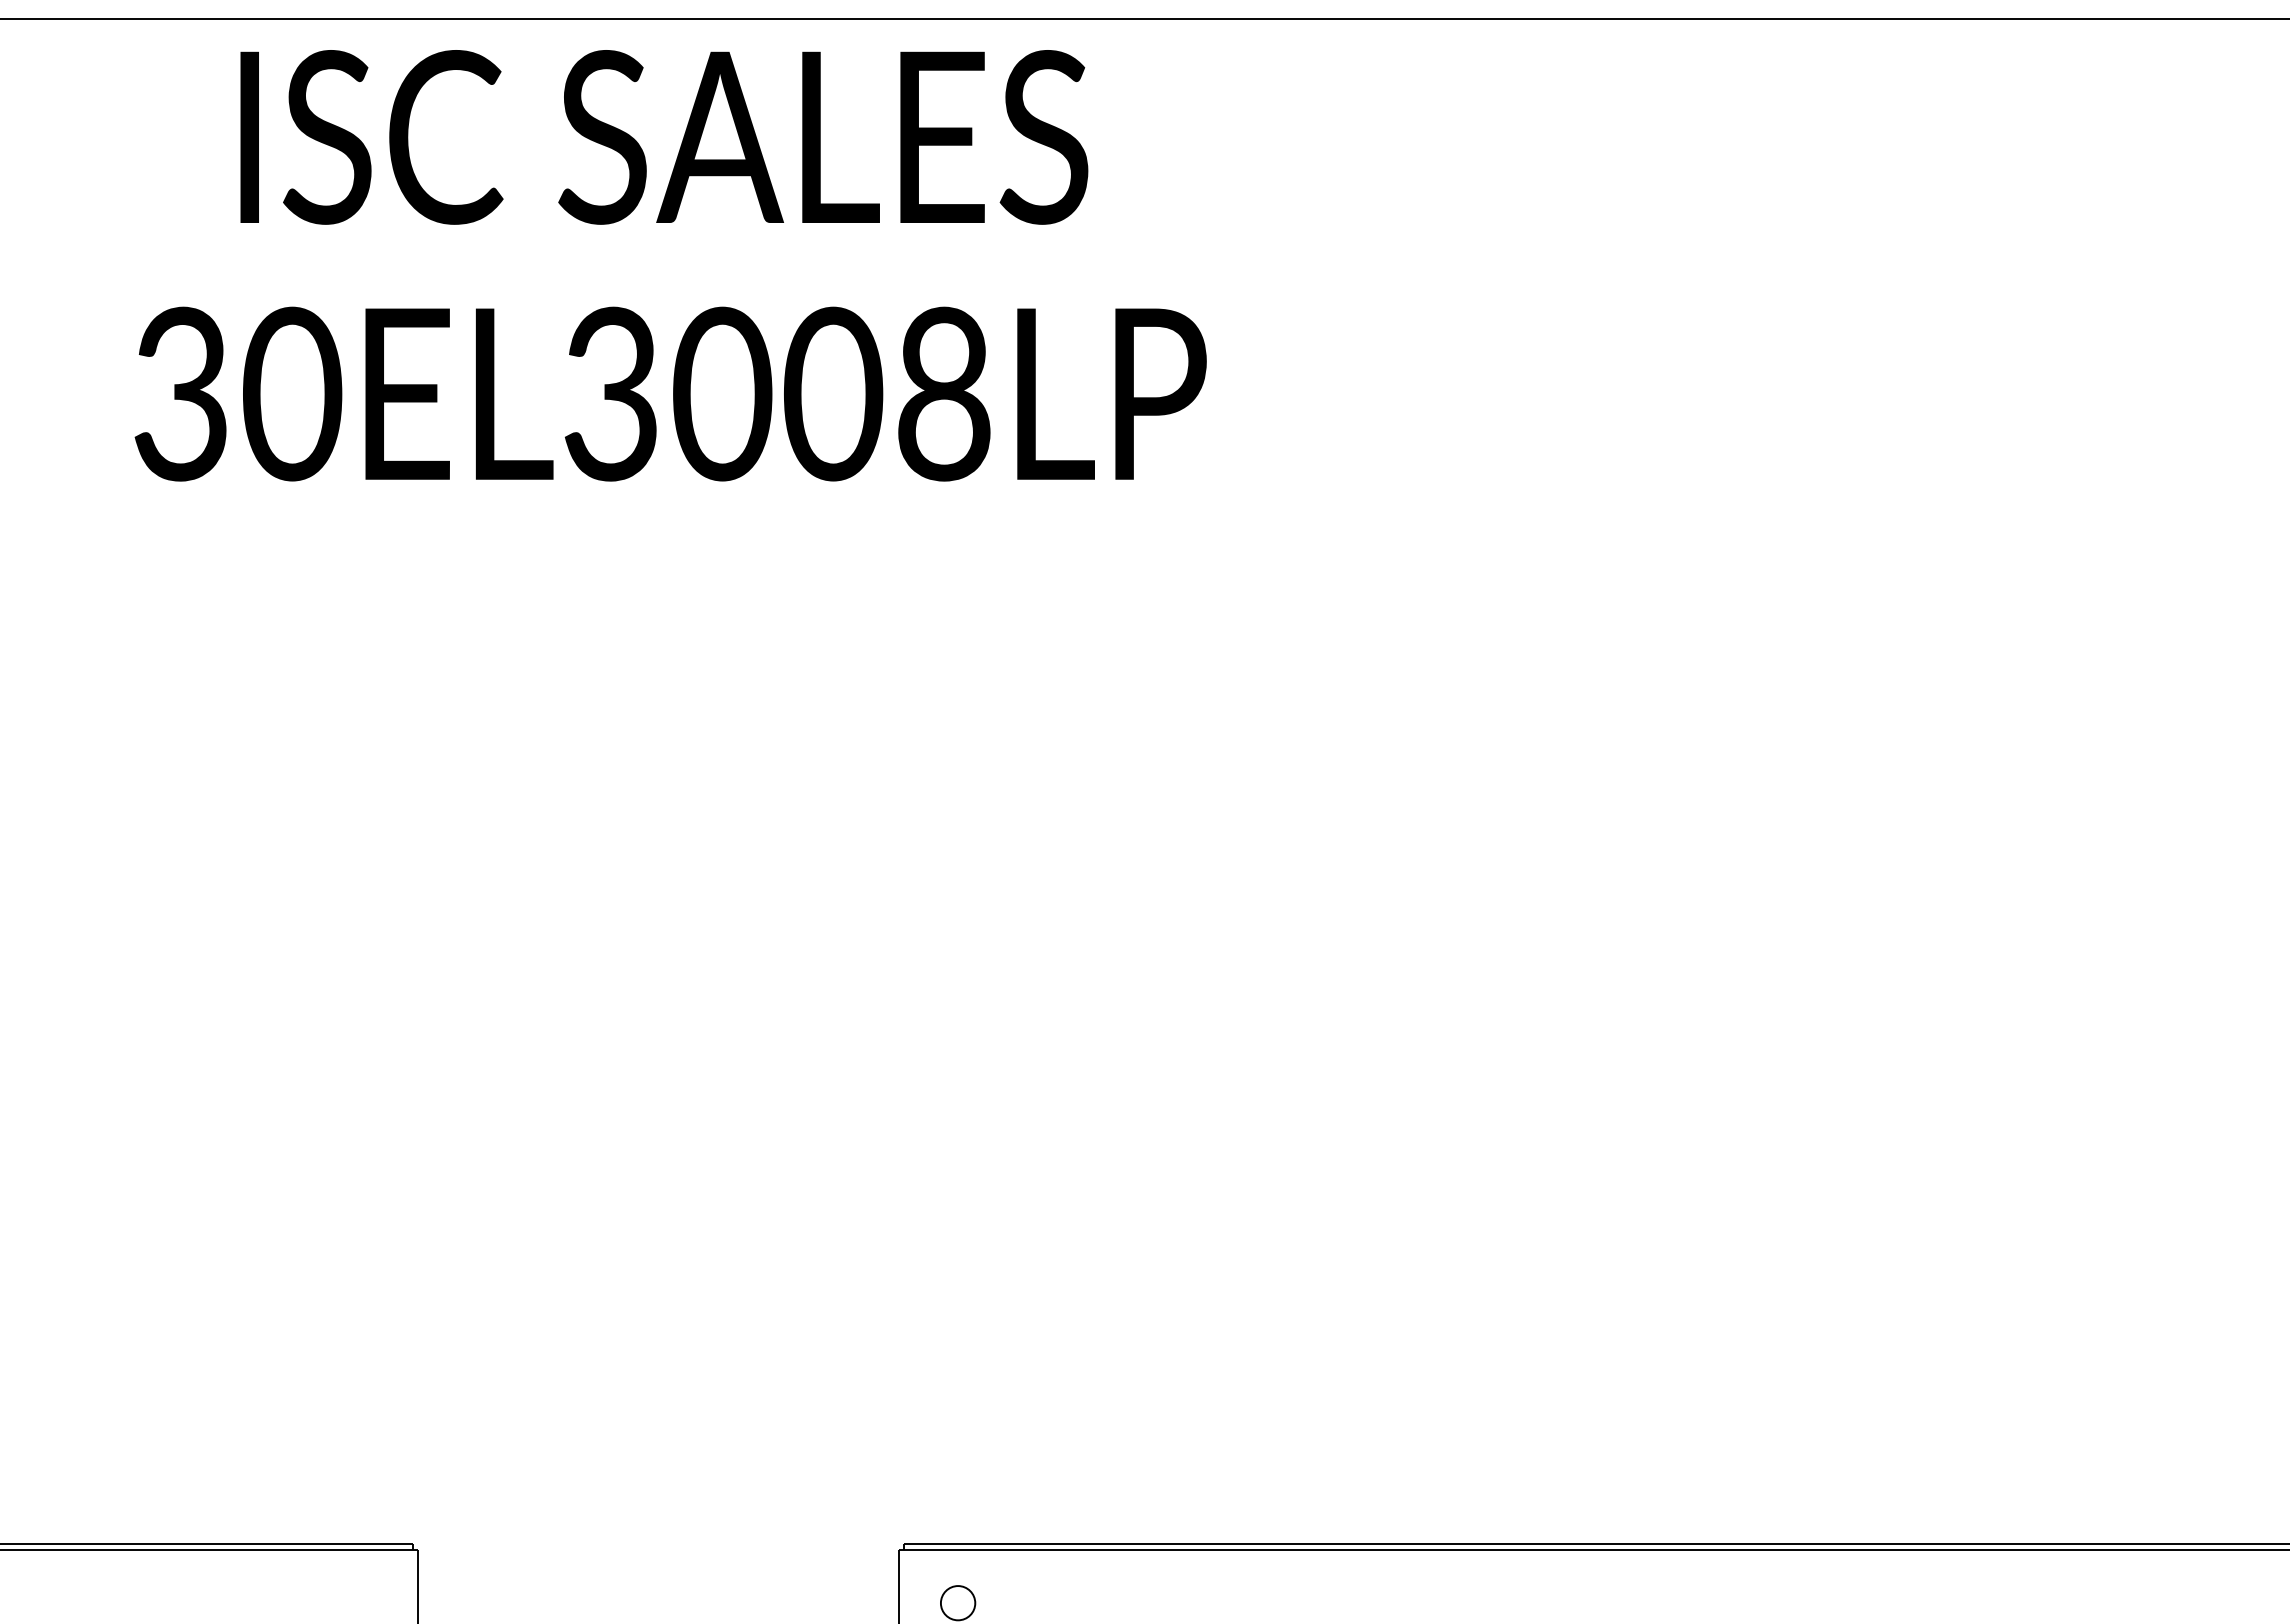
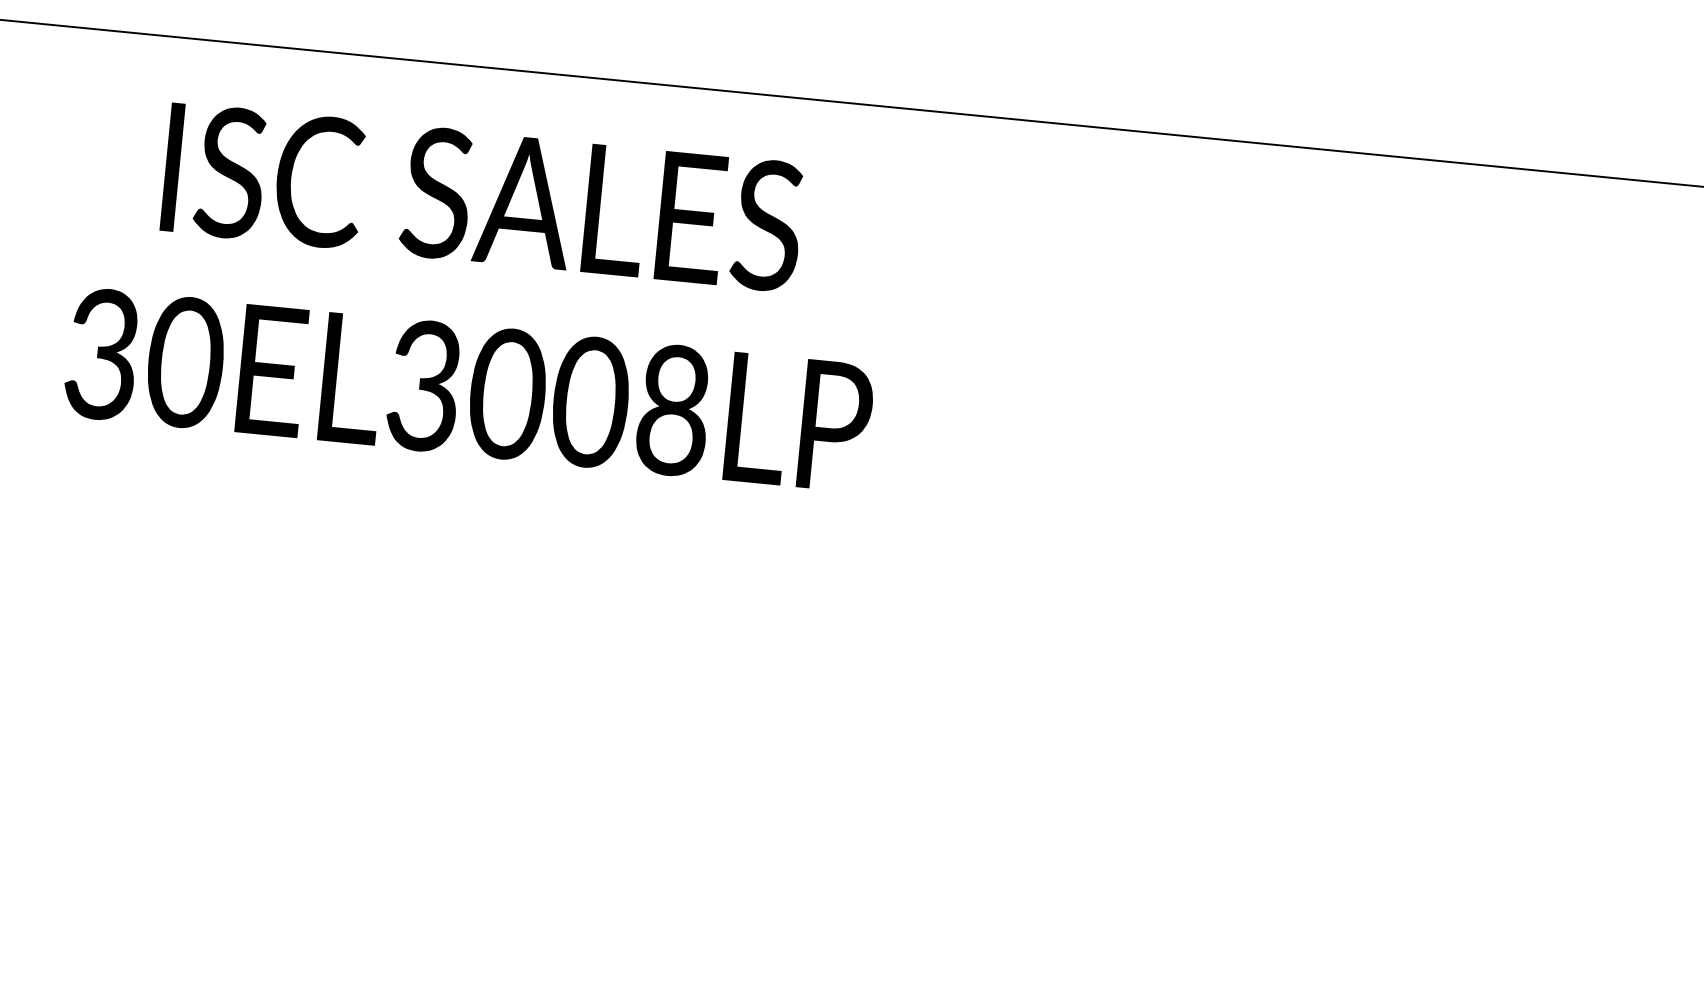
text: (670, 265) -> (478, 294), moved

